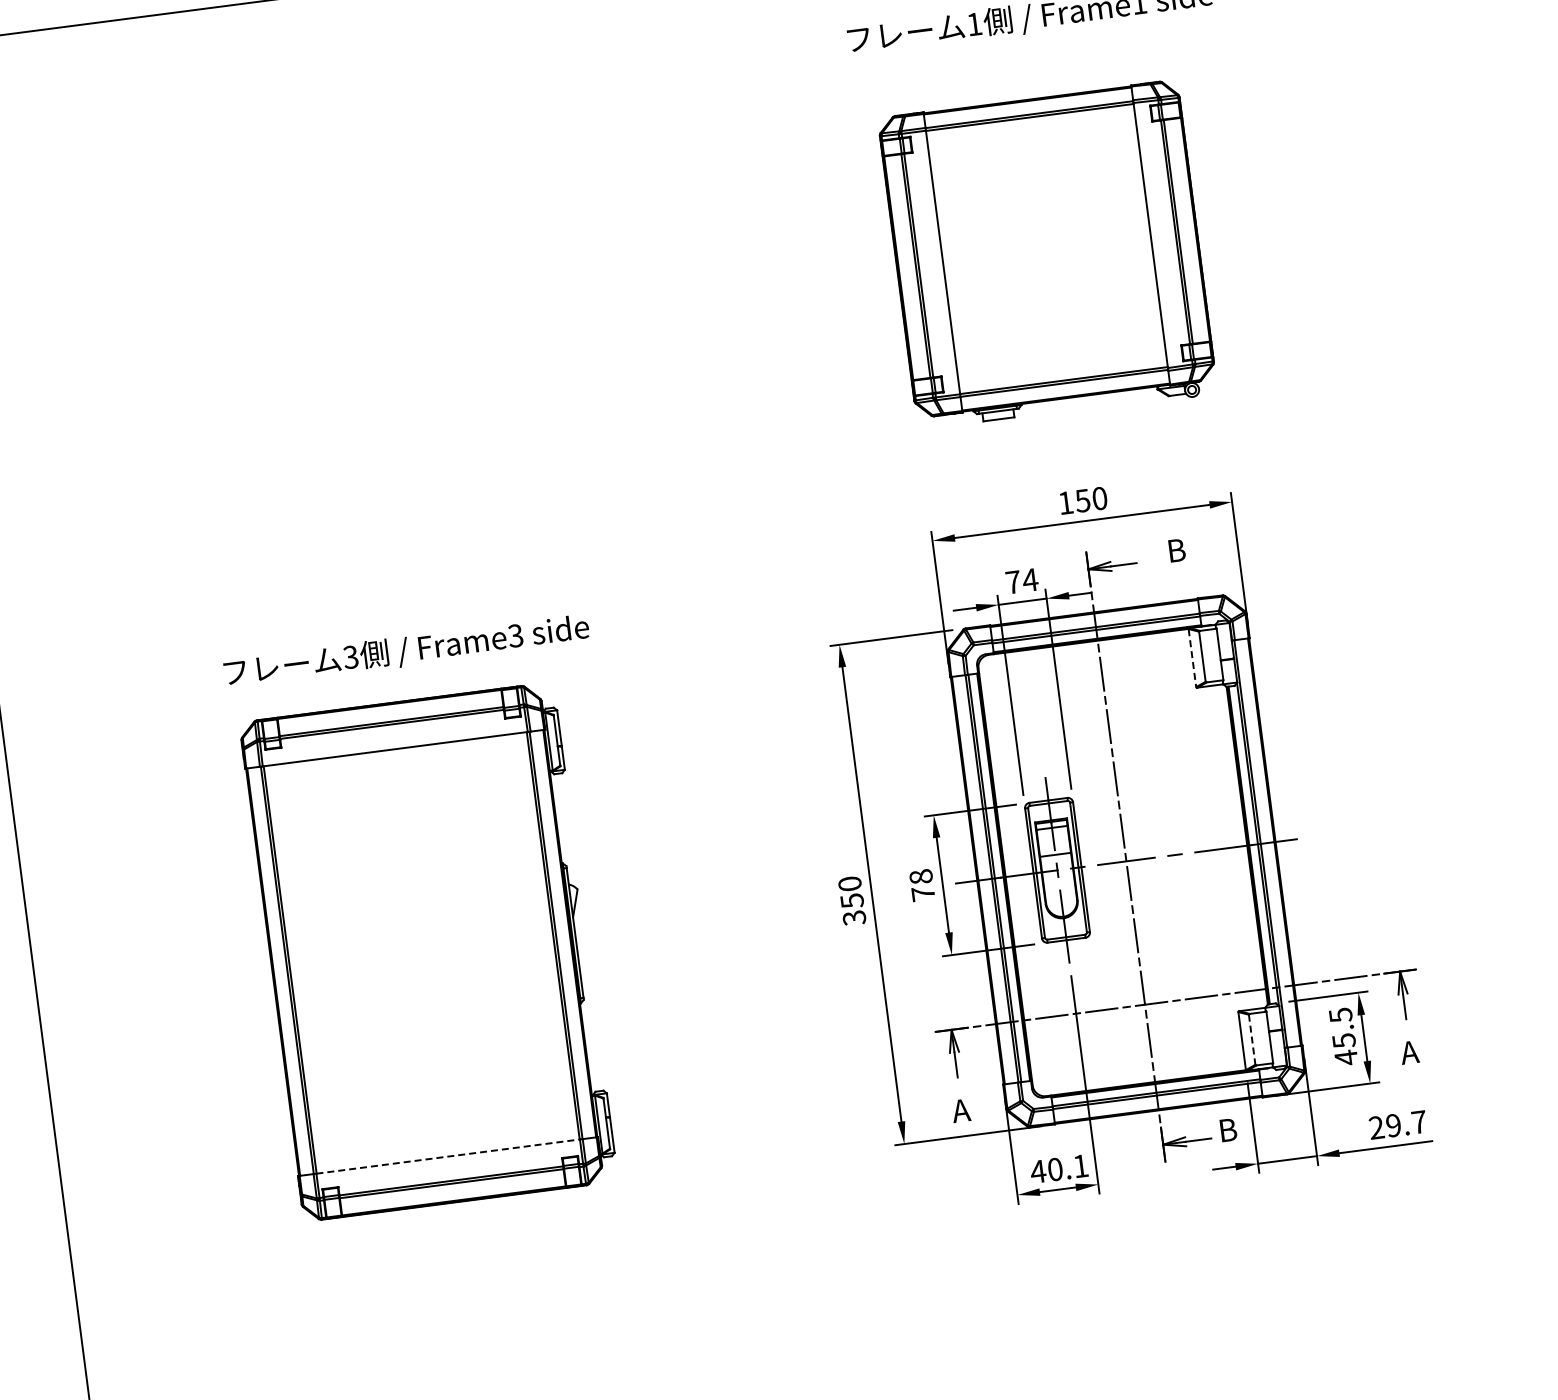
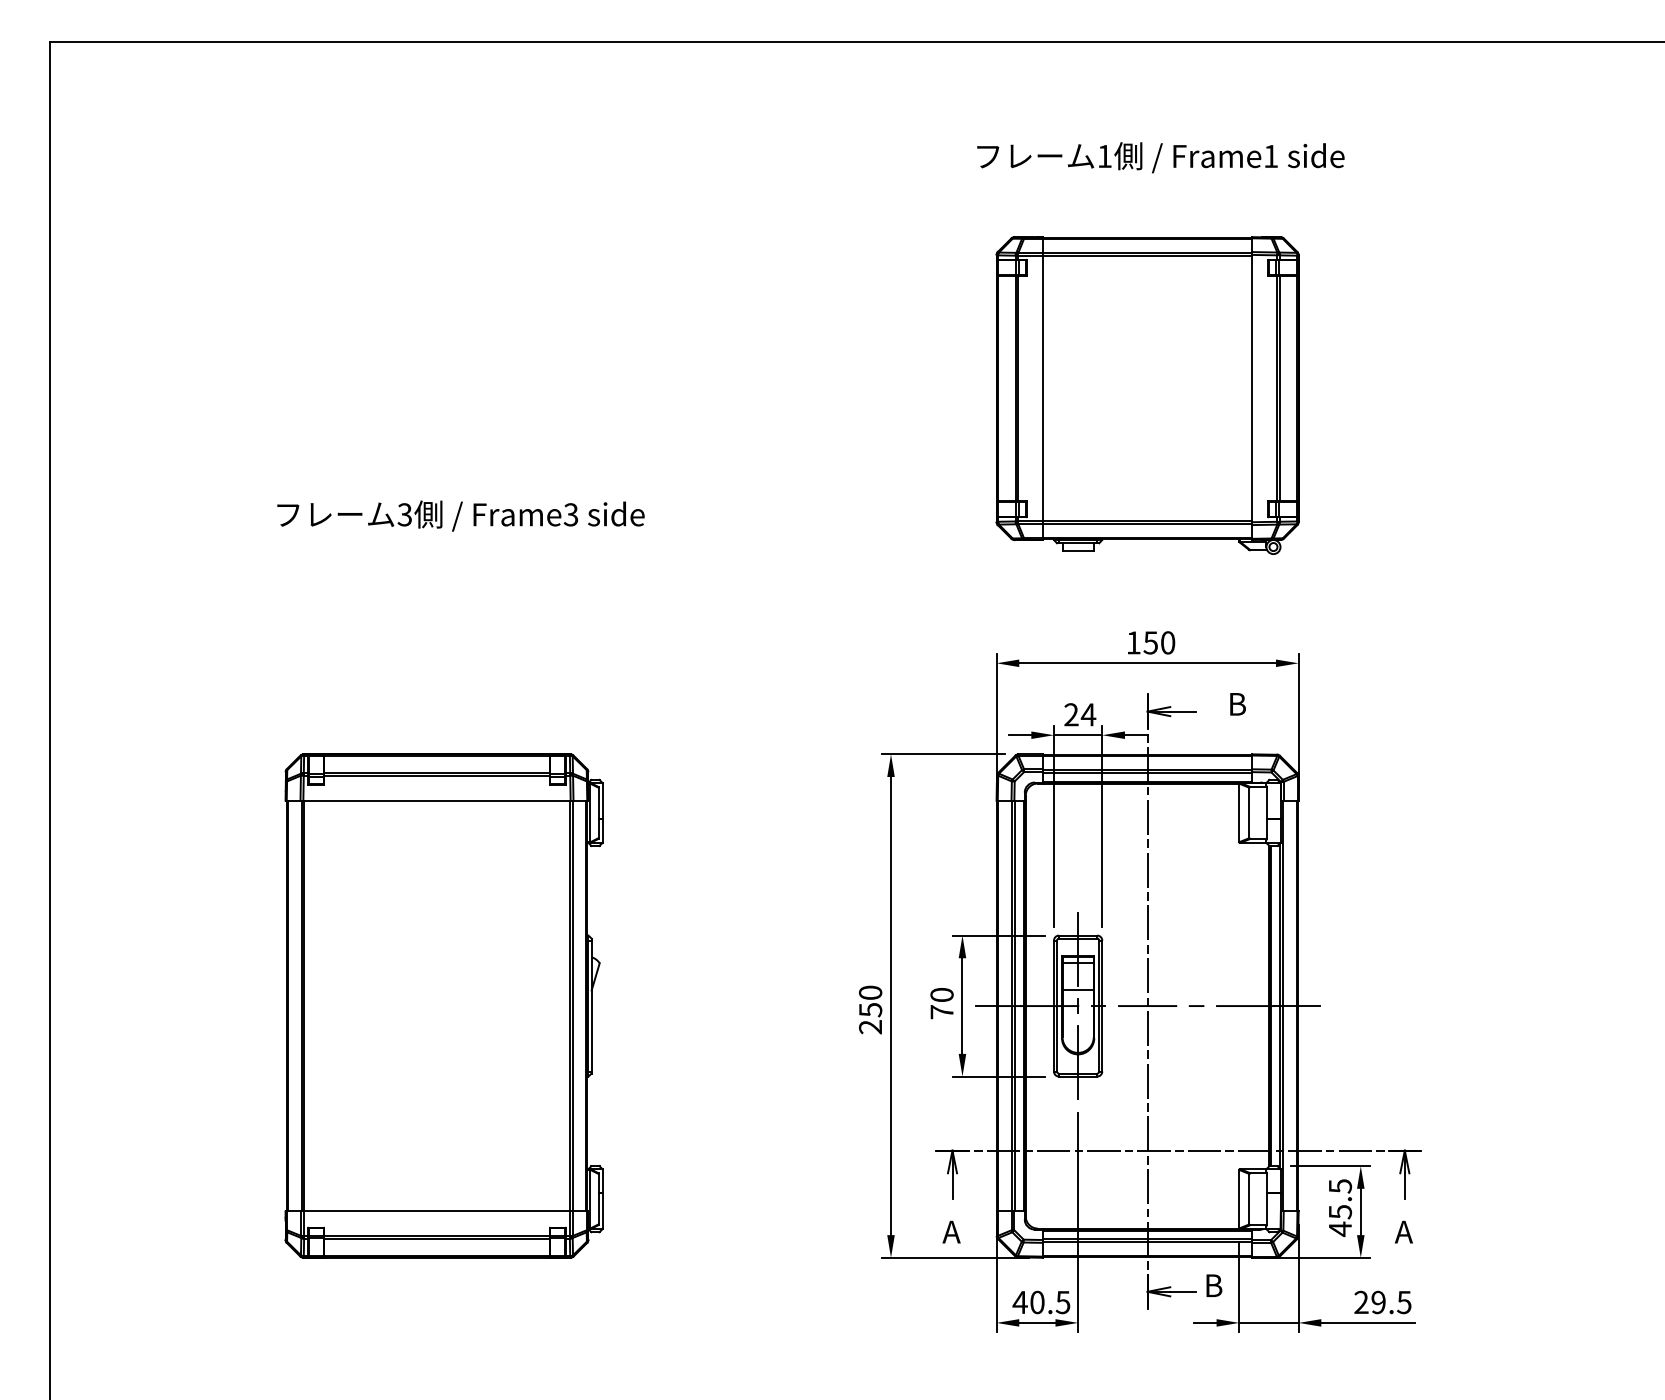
text: (1013, 582) -> (1071, 714), 74 -> 24
text: (406, 650) -> (460, 515), moved
line: (1192, 657) -> (1239, 812), dashed -> solid
text: (921, 876) -> (942, 994), 78 -> 70
text: (854, 918) -> (870, 1027), 350 -> 250
line: (1252, 1040) -> (1249, 1199), dashed -> solid
text: (1419, 1122) -> (1404, 1302), 29.7 -> 29.5
line: (448, 1156) -> (437, 1211), dashed -> solid
text: (1080, 1166) -> (1062, 1302), 40.1 -> 40.5

